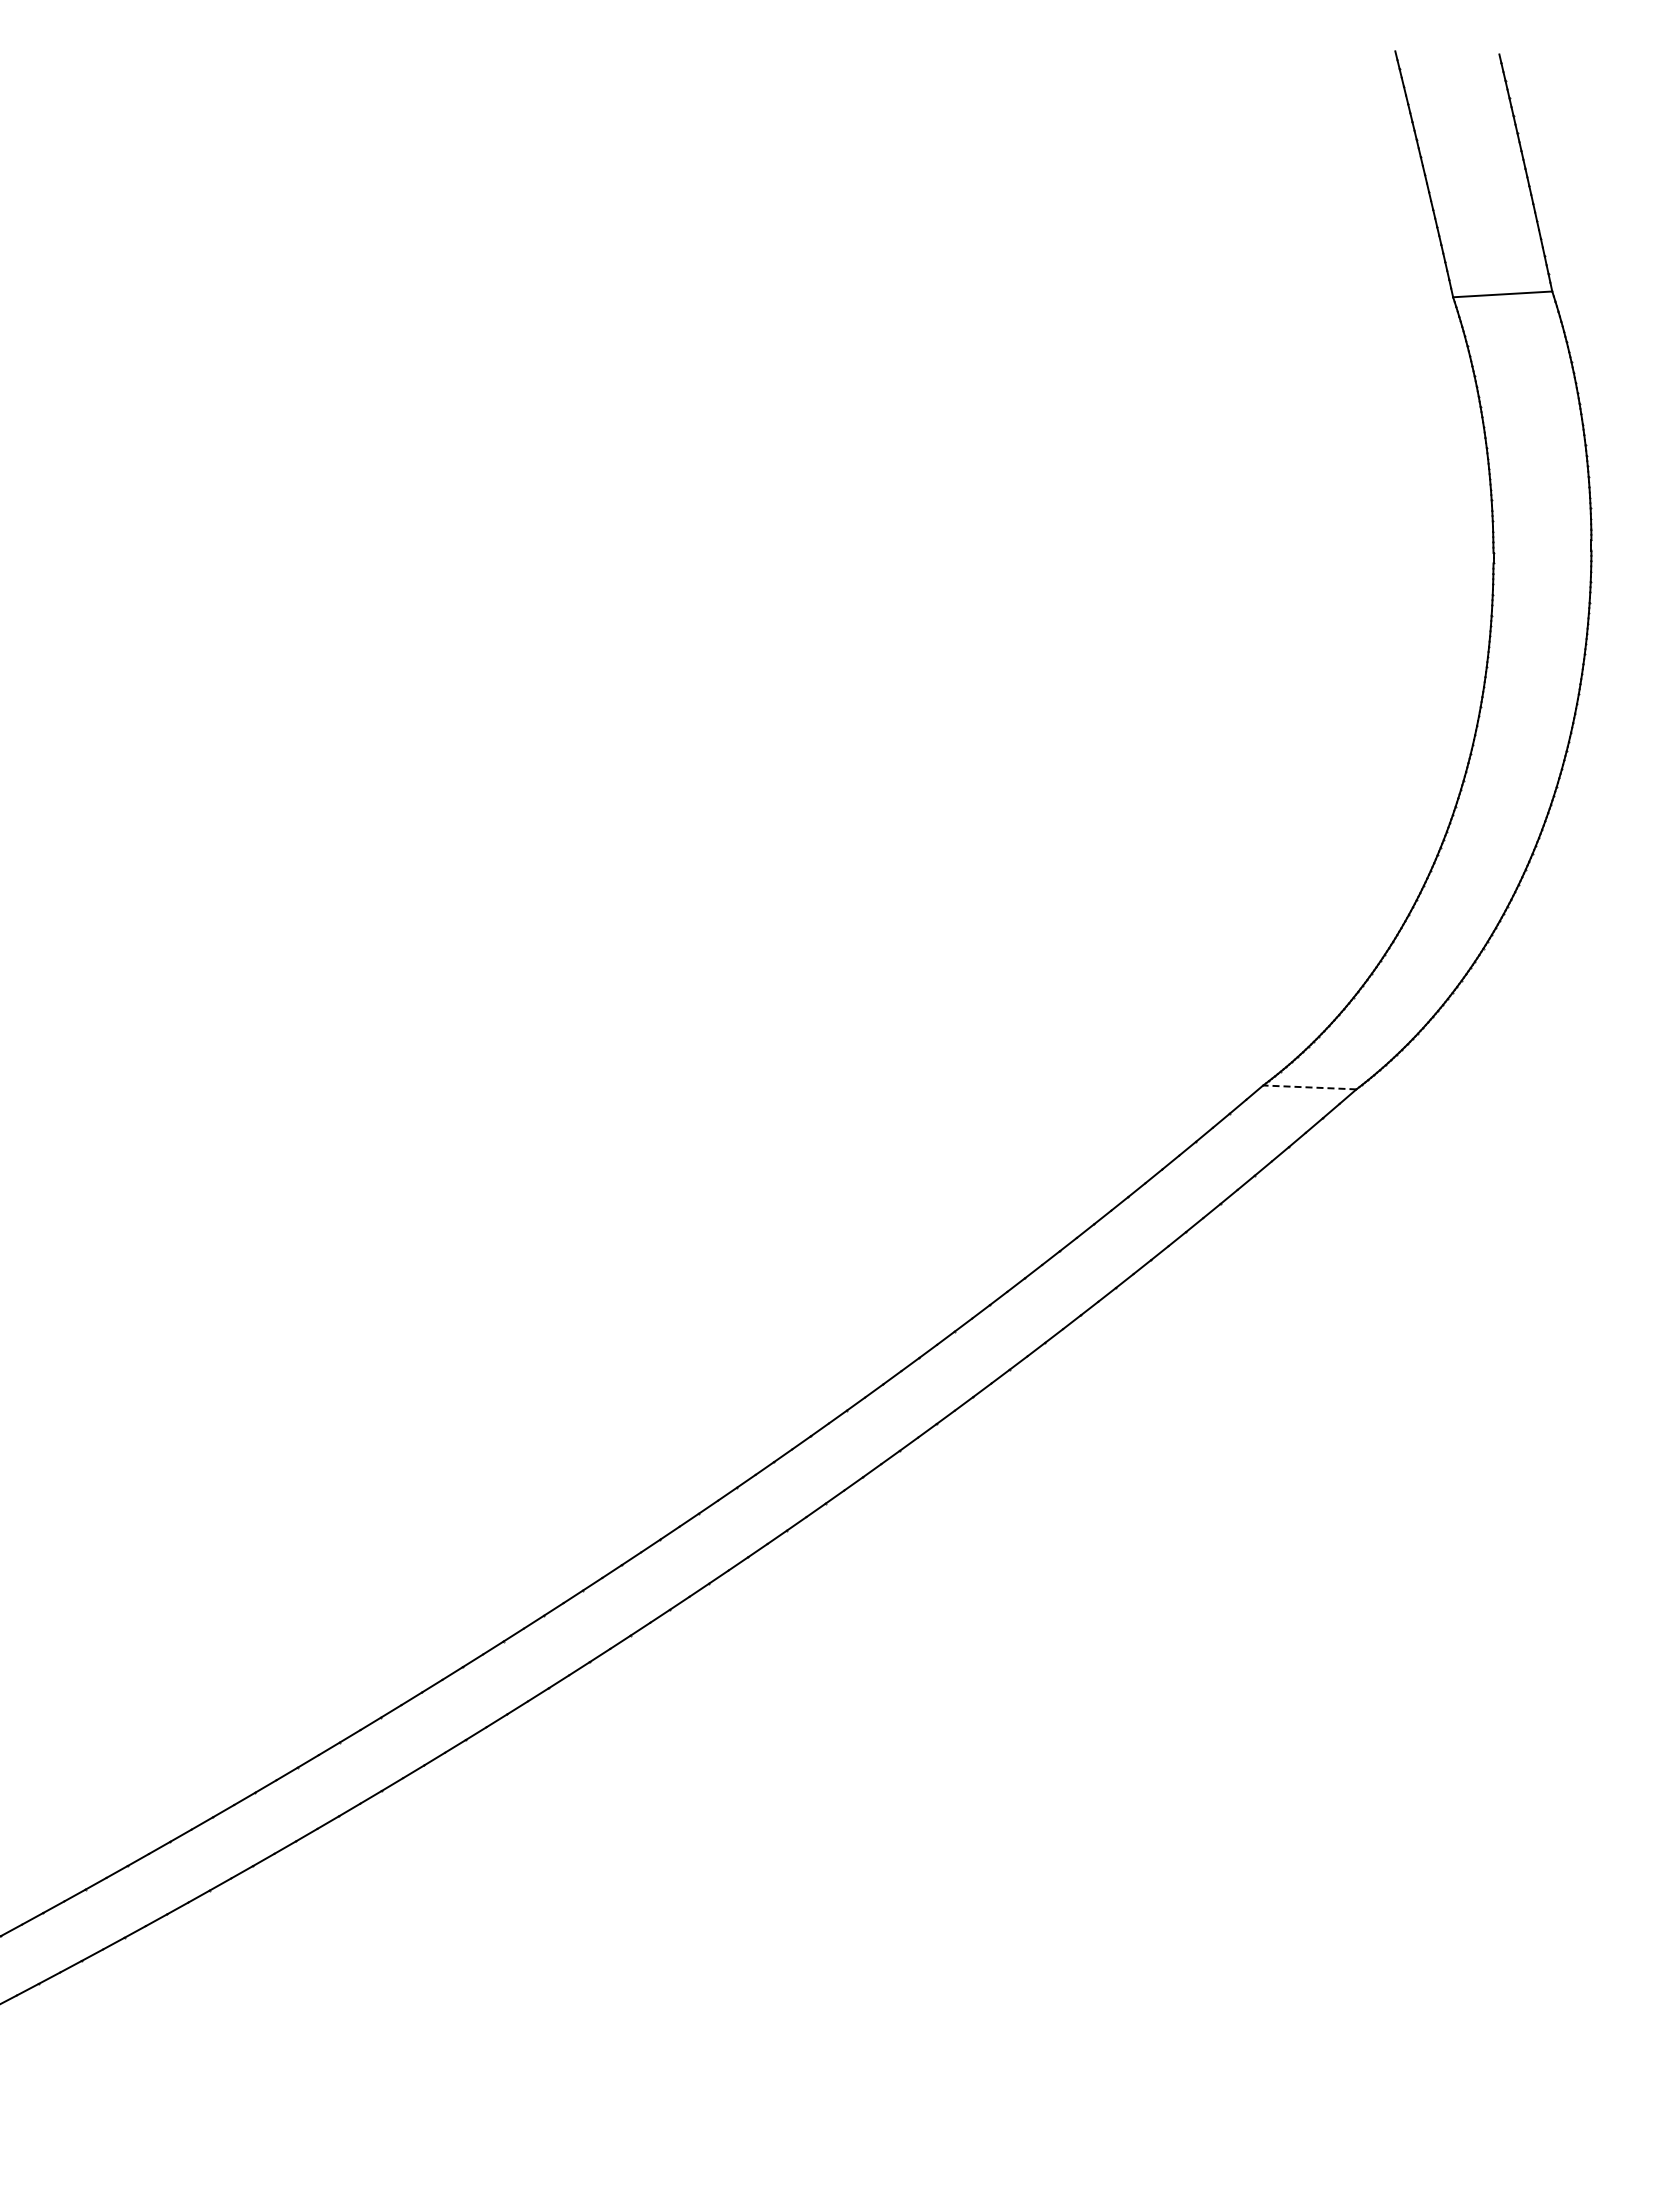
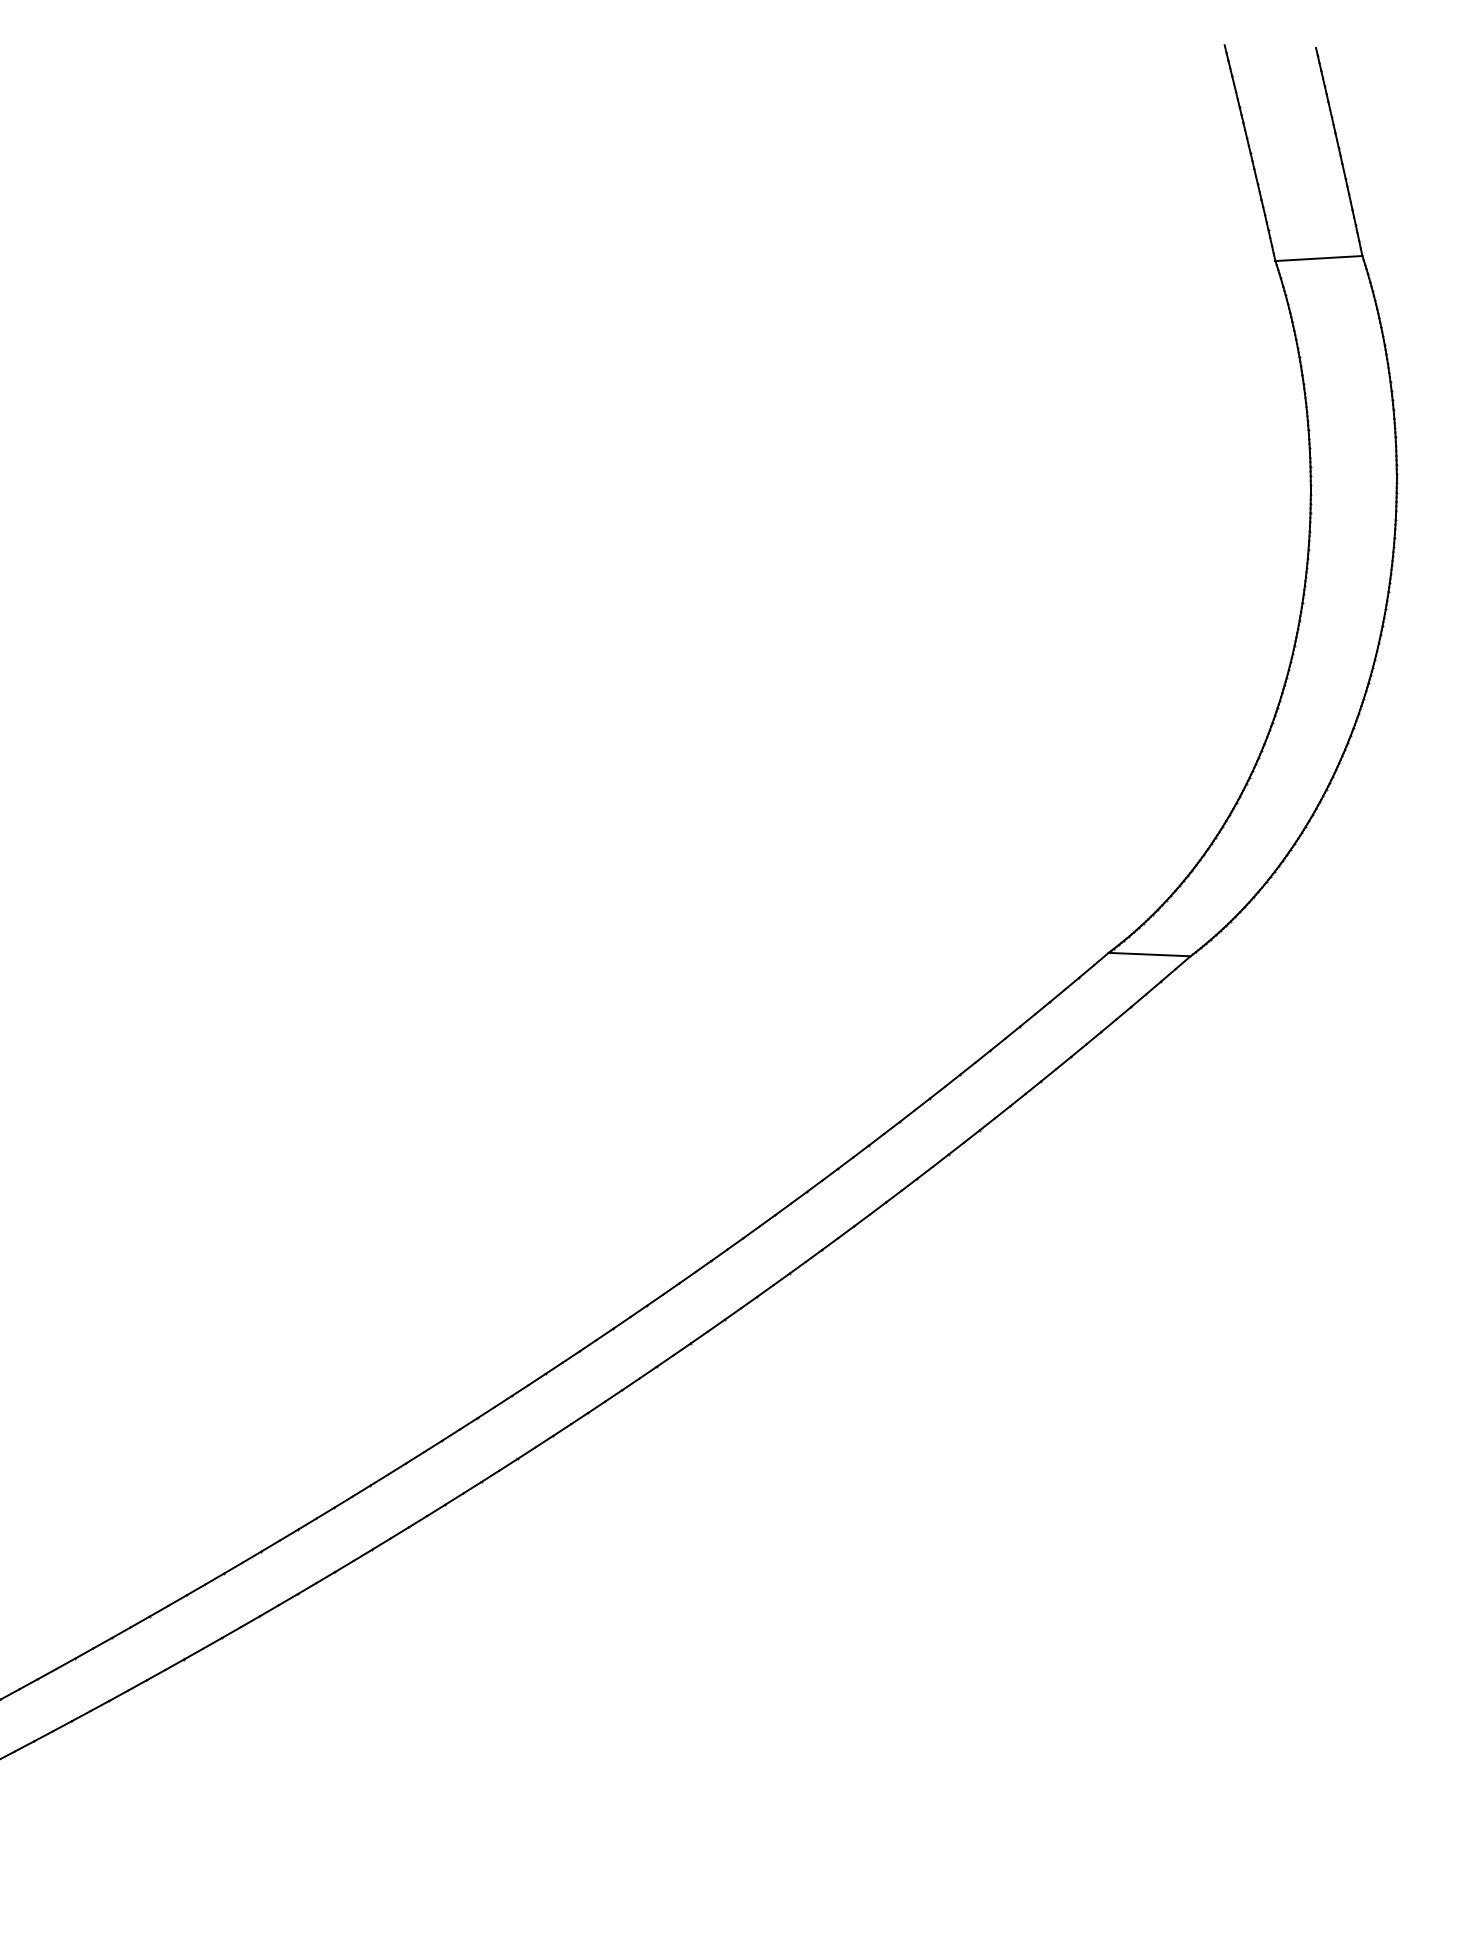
line: (1309, 1087) -> (1149, 954), dashed -> solid

